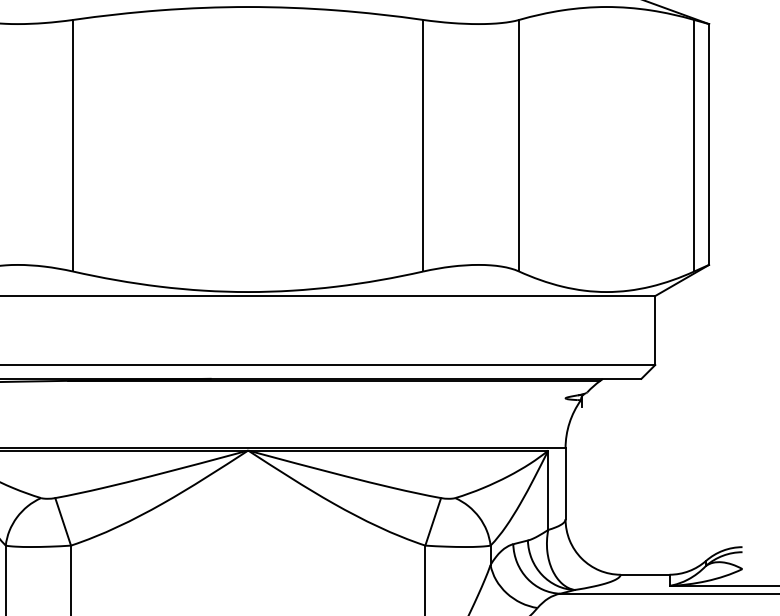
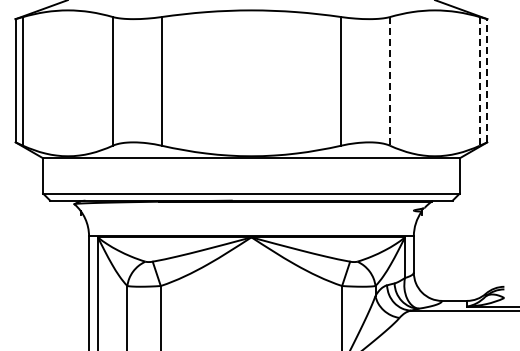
line: (709, 143) -> (487, 80), solid -> dashed
line: (519, 145) -> (390, 81), solid -> dashed
line: (693, 145) -> (479, 81), solid -> dashed

